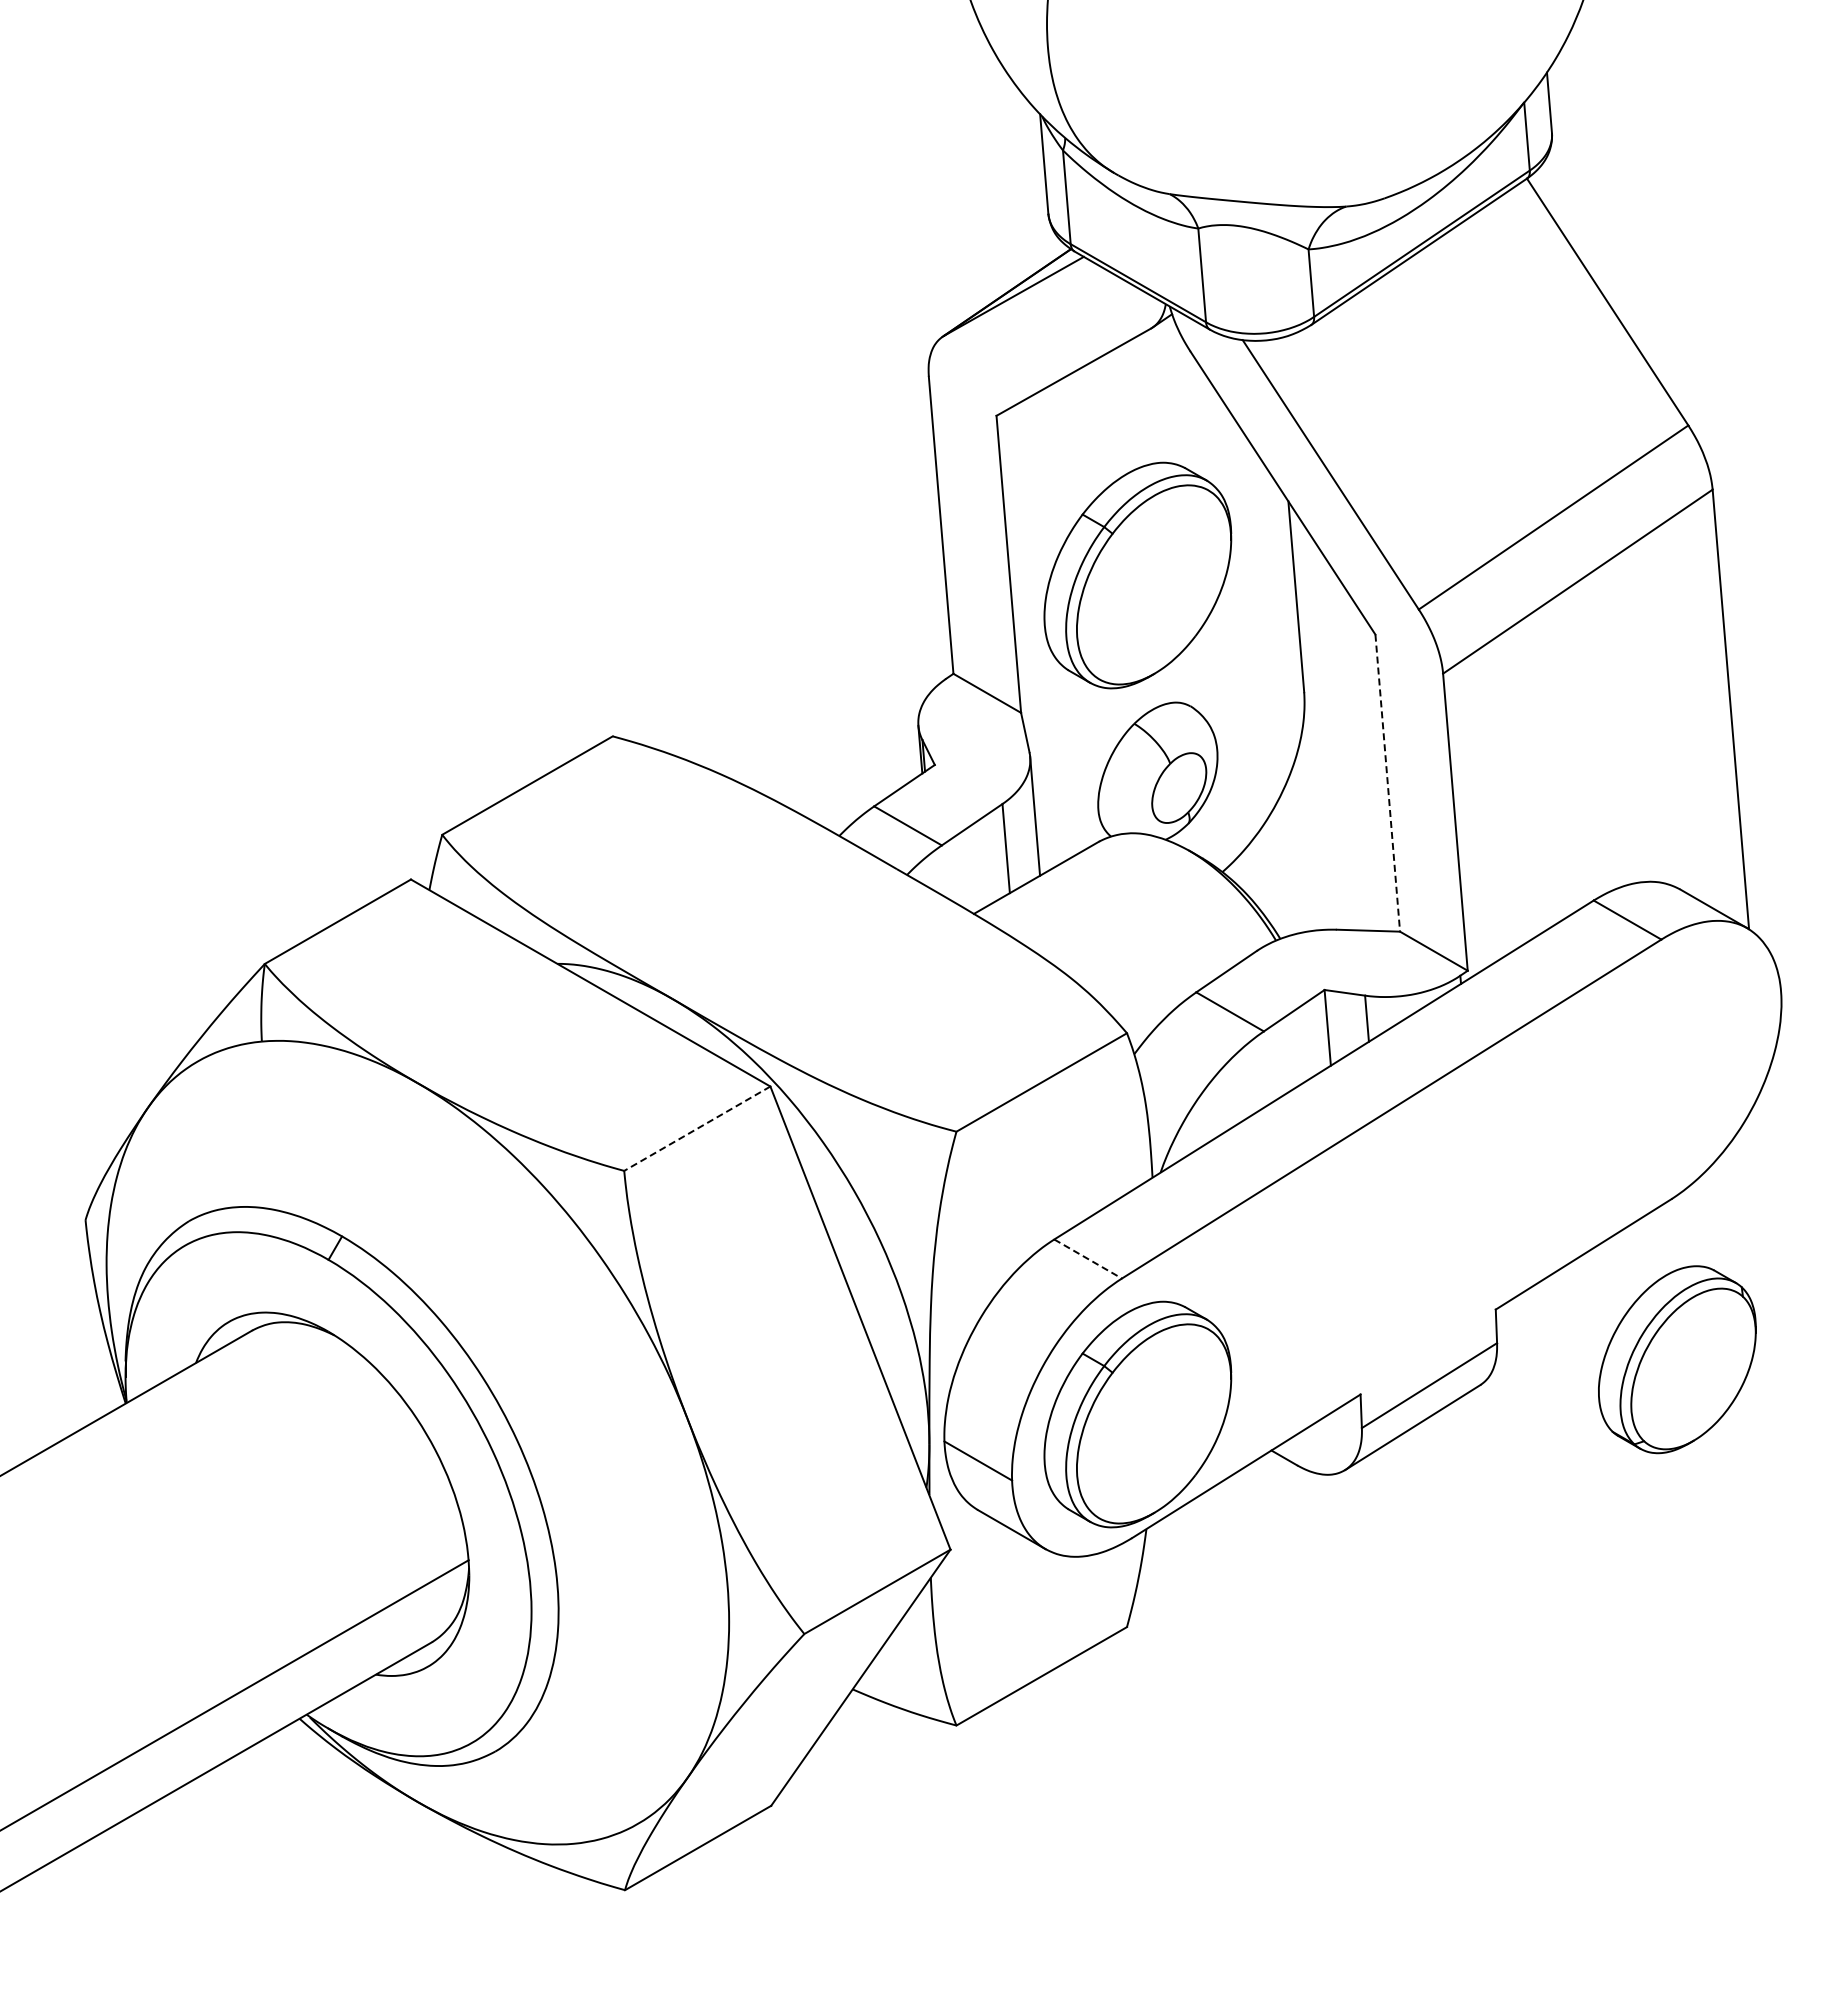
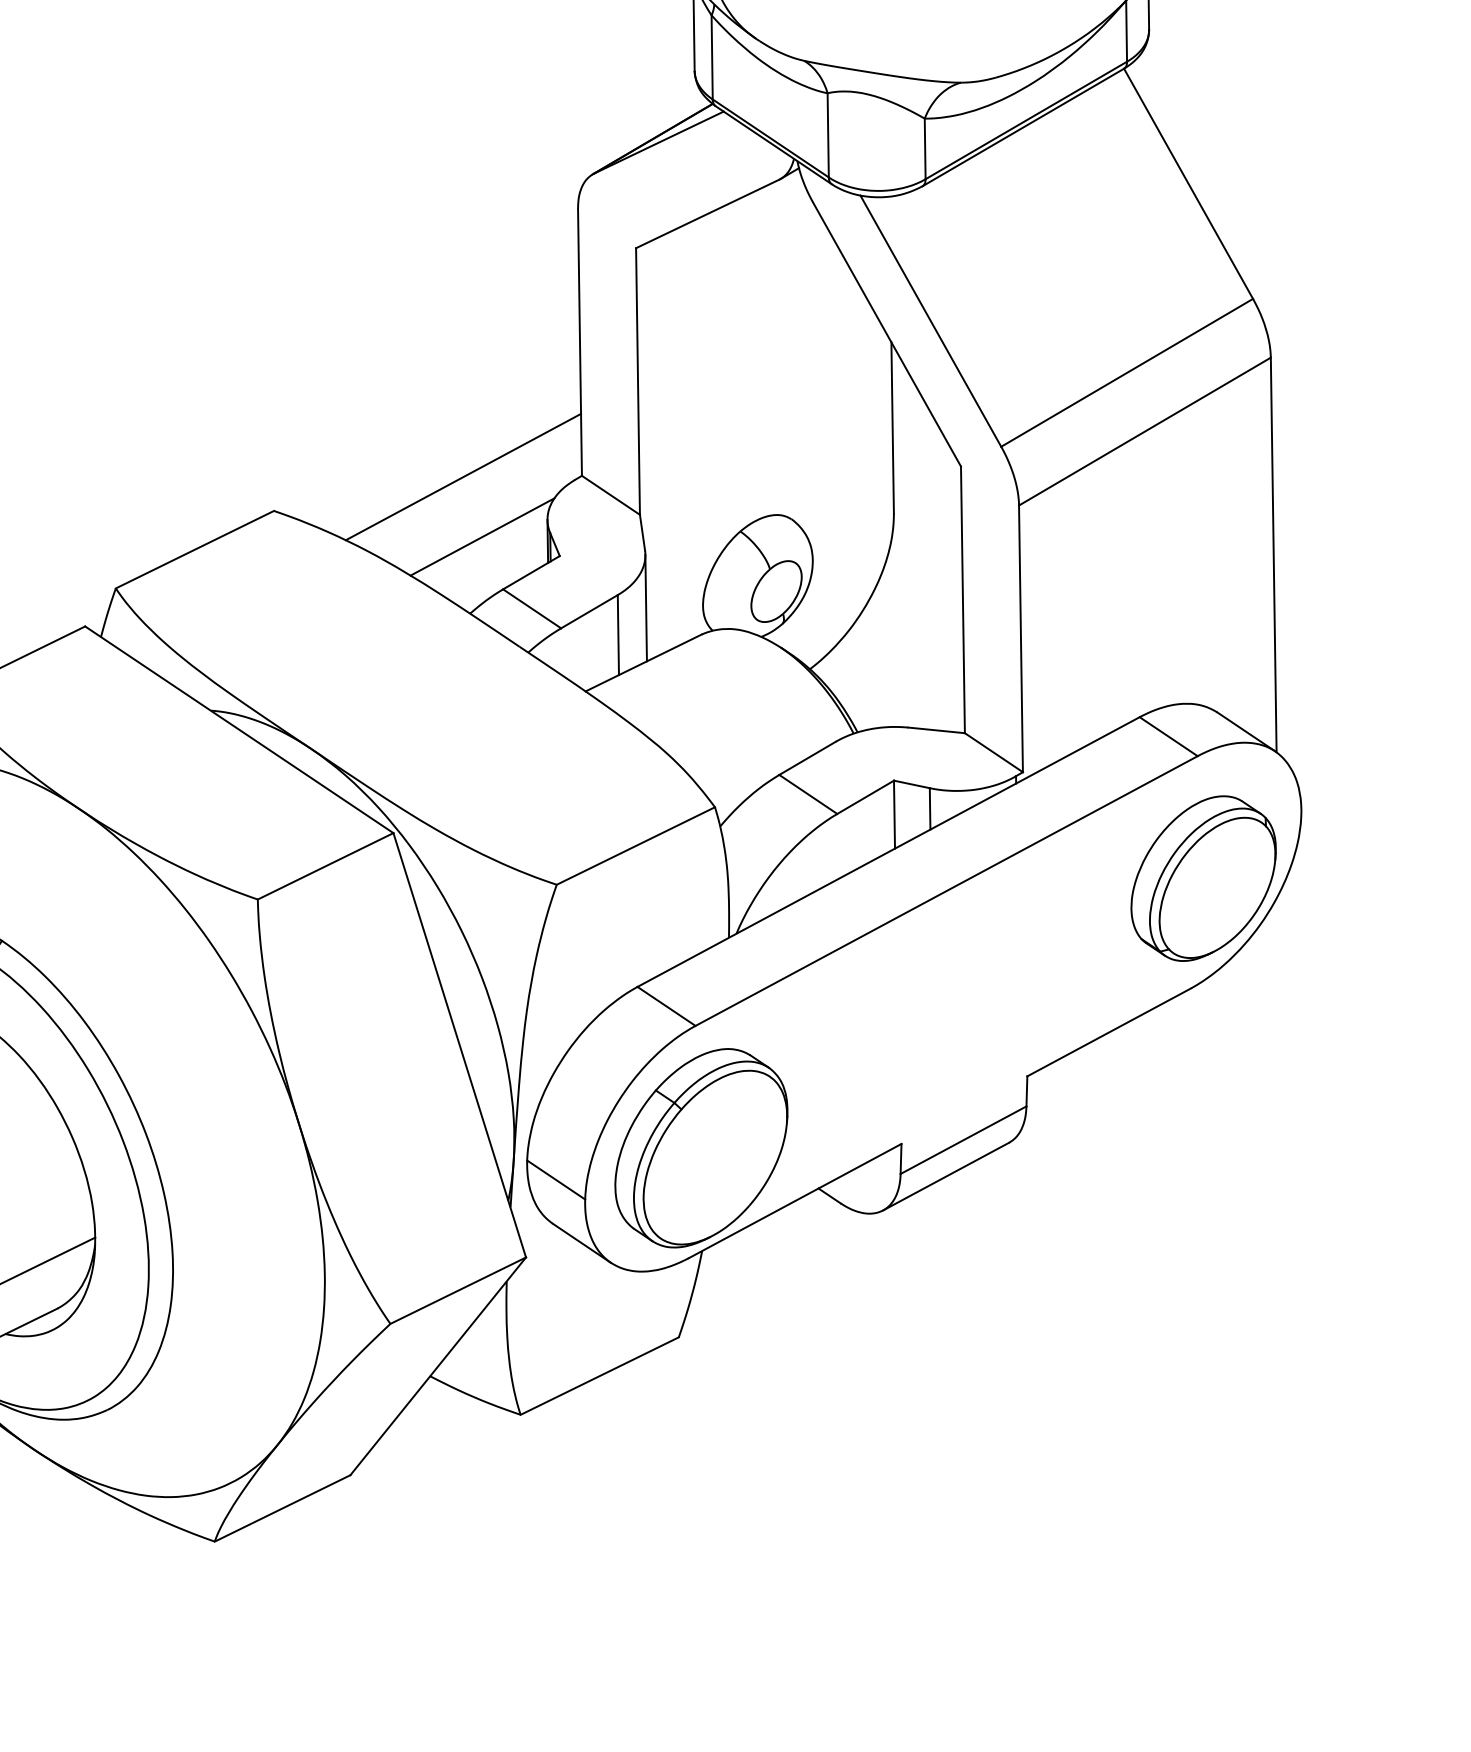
part: (1137, 575) -> (752, 399), removed
line: (821, 683) -> (463, 476), added
line: (847, 749) -> (482, 536), added
line: (1387, 783) -> (962, 600), dashed -> solid
line: (696, 1128) -> (324, 866), dashed -> solid
line: (1088, 1259) -> (666, 1006), dashed -> solid
part: (1677, 1359) -> (1203, 878), moved

